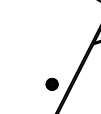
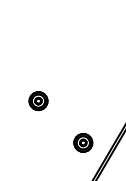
part: (22, 59) -> (37, 99), added

